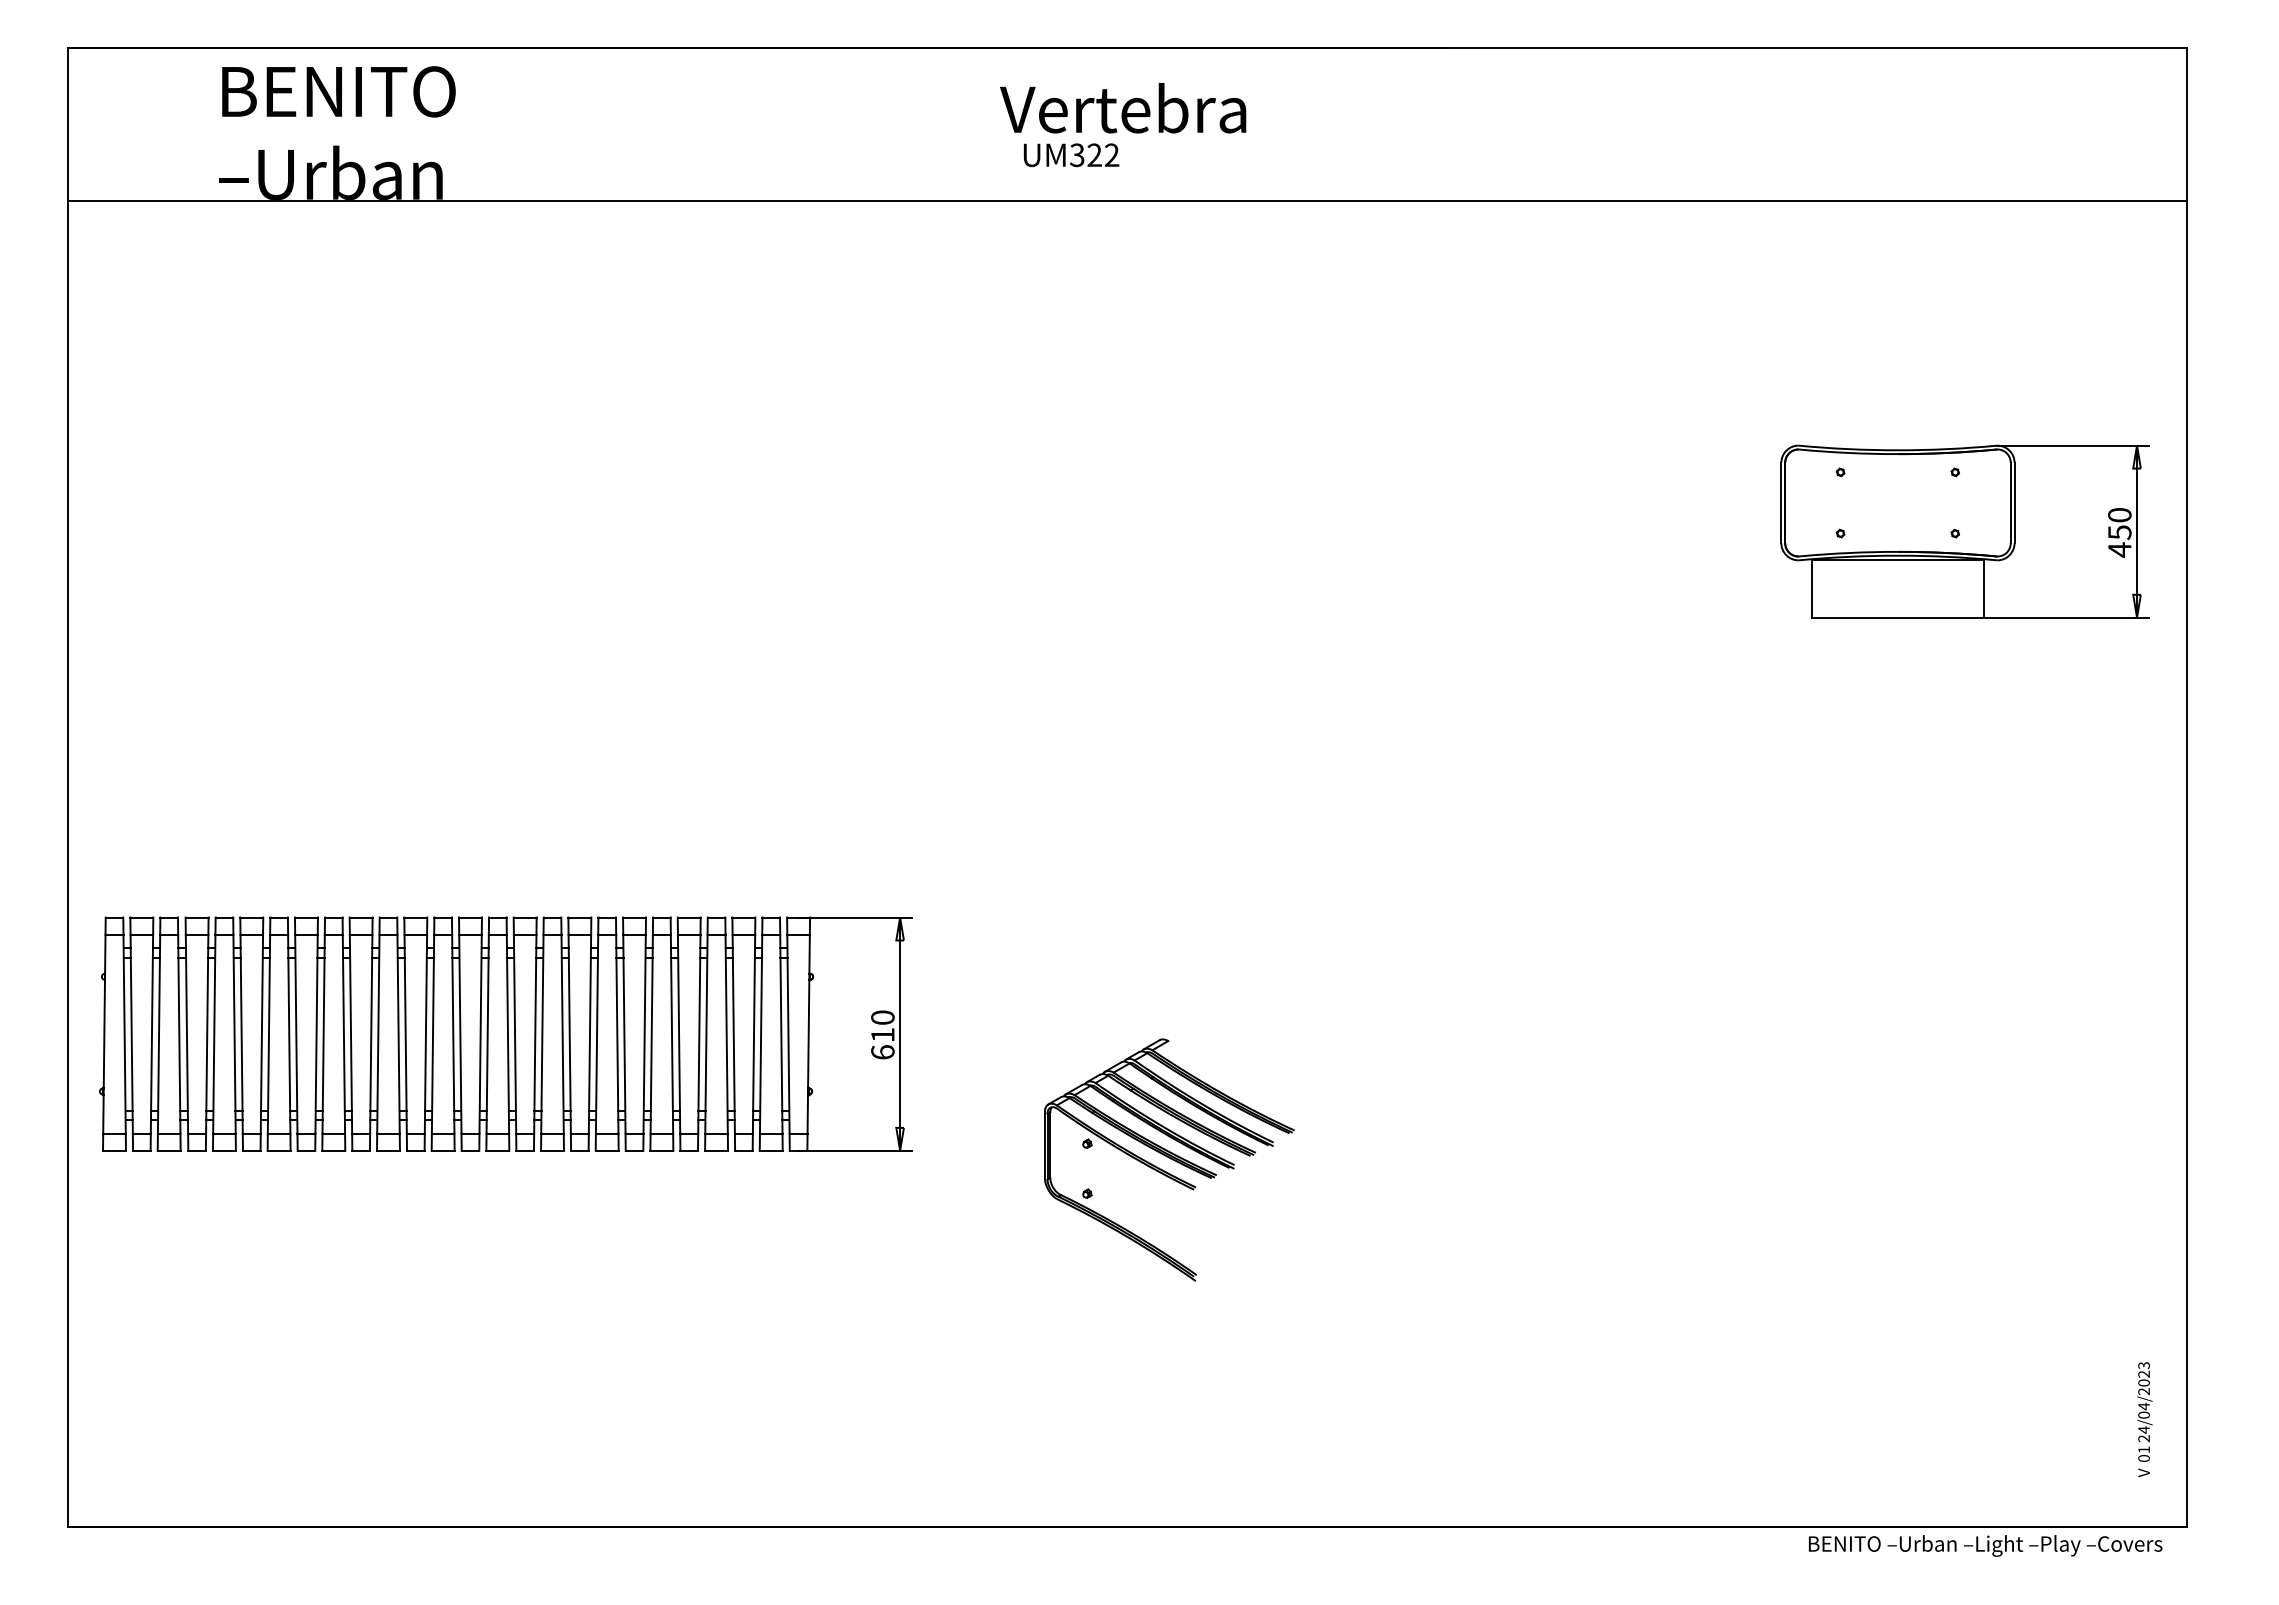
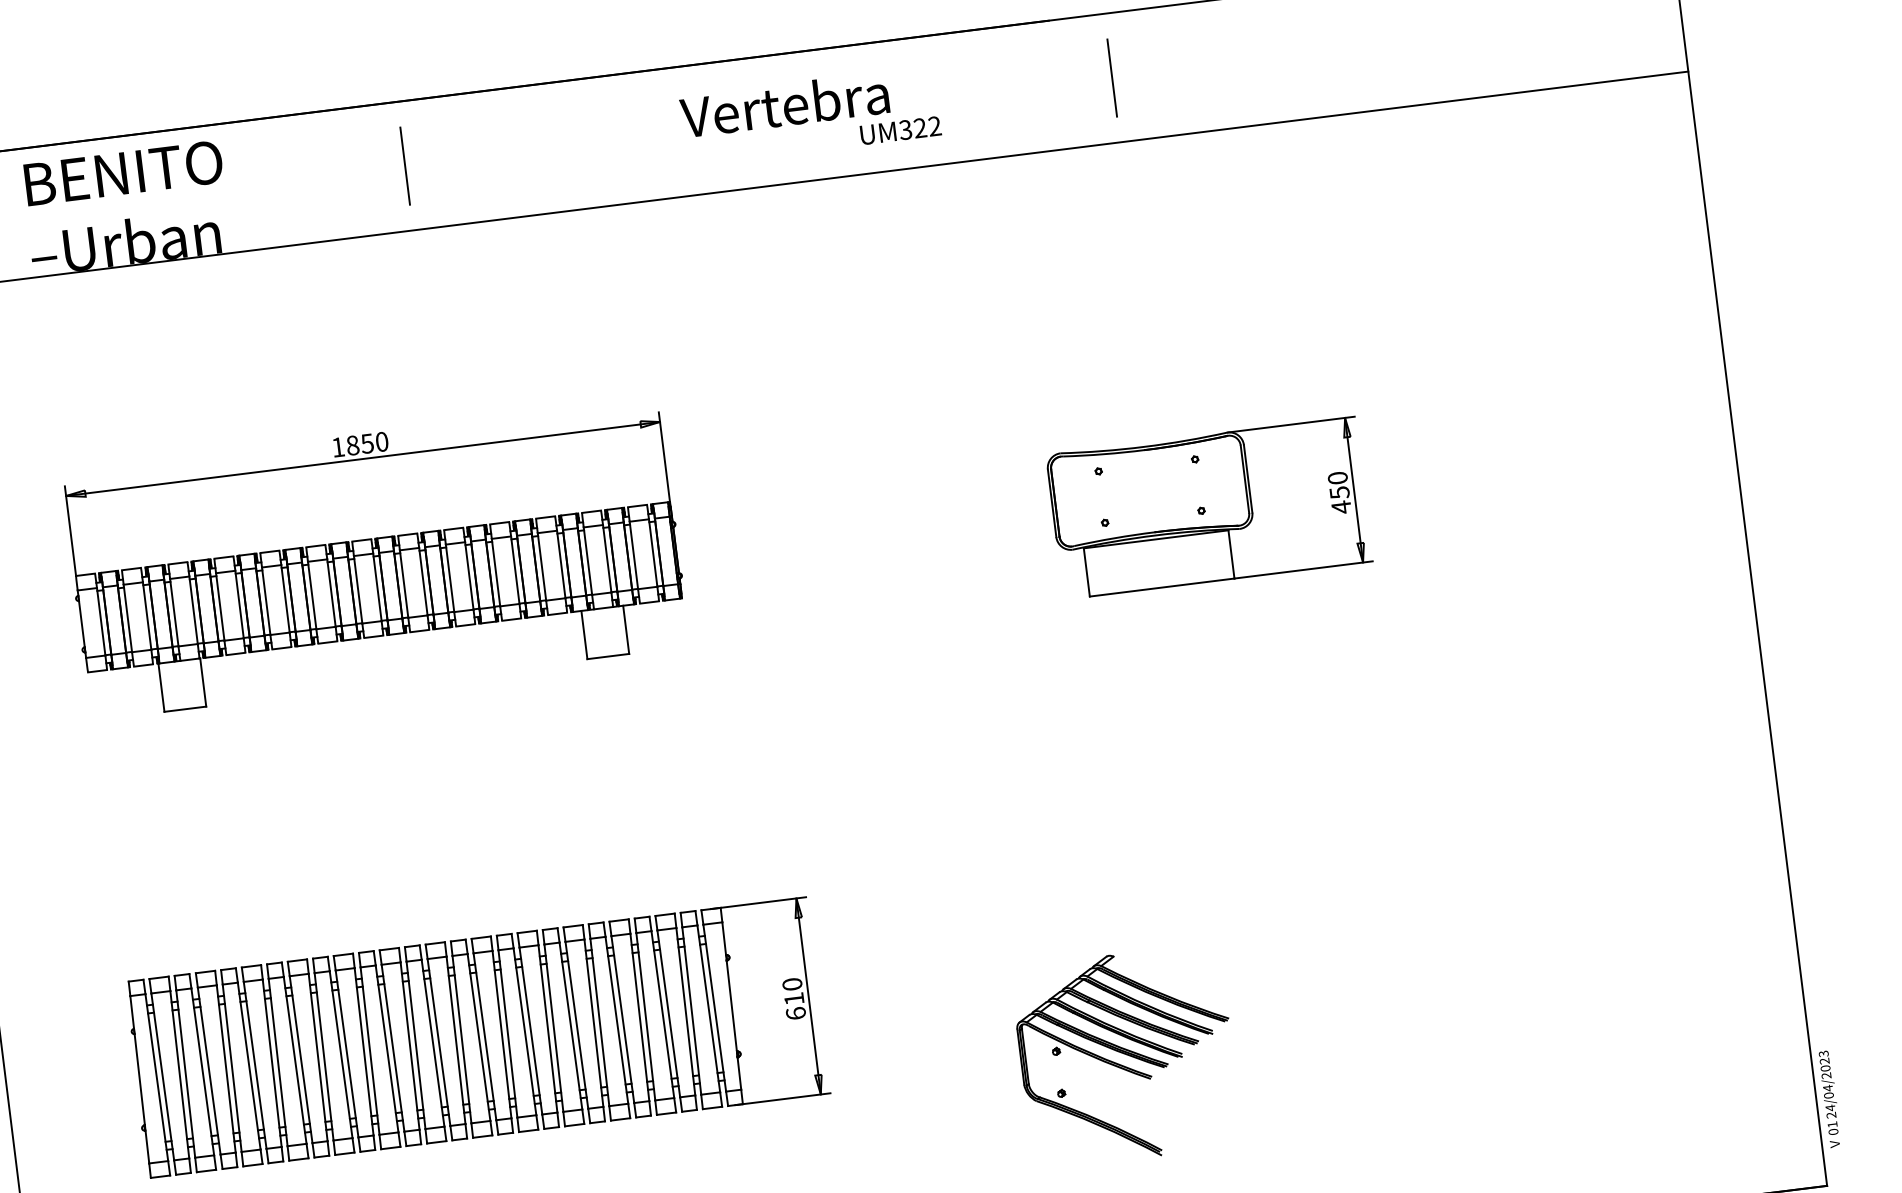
line: (669, 124) -> (405, 166), added
line: (1510, 124) -> (1111, 78), added
text: (1071, 155) -> (900, 130), moved
part: (1964, 531) -> (1209, 508), moved
part: (577, 580) -> (375, 559), added
part: (505, 1033) -> (476, 1037), moved
part: (1169, 1159) -> (1127, 1056), moved
text: (2144, 1419) -> (1829, 1099), moved

